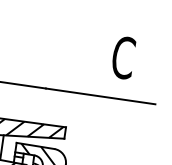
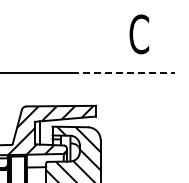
line: (101, 96) -> (124, 72), solid -> dashed

